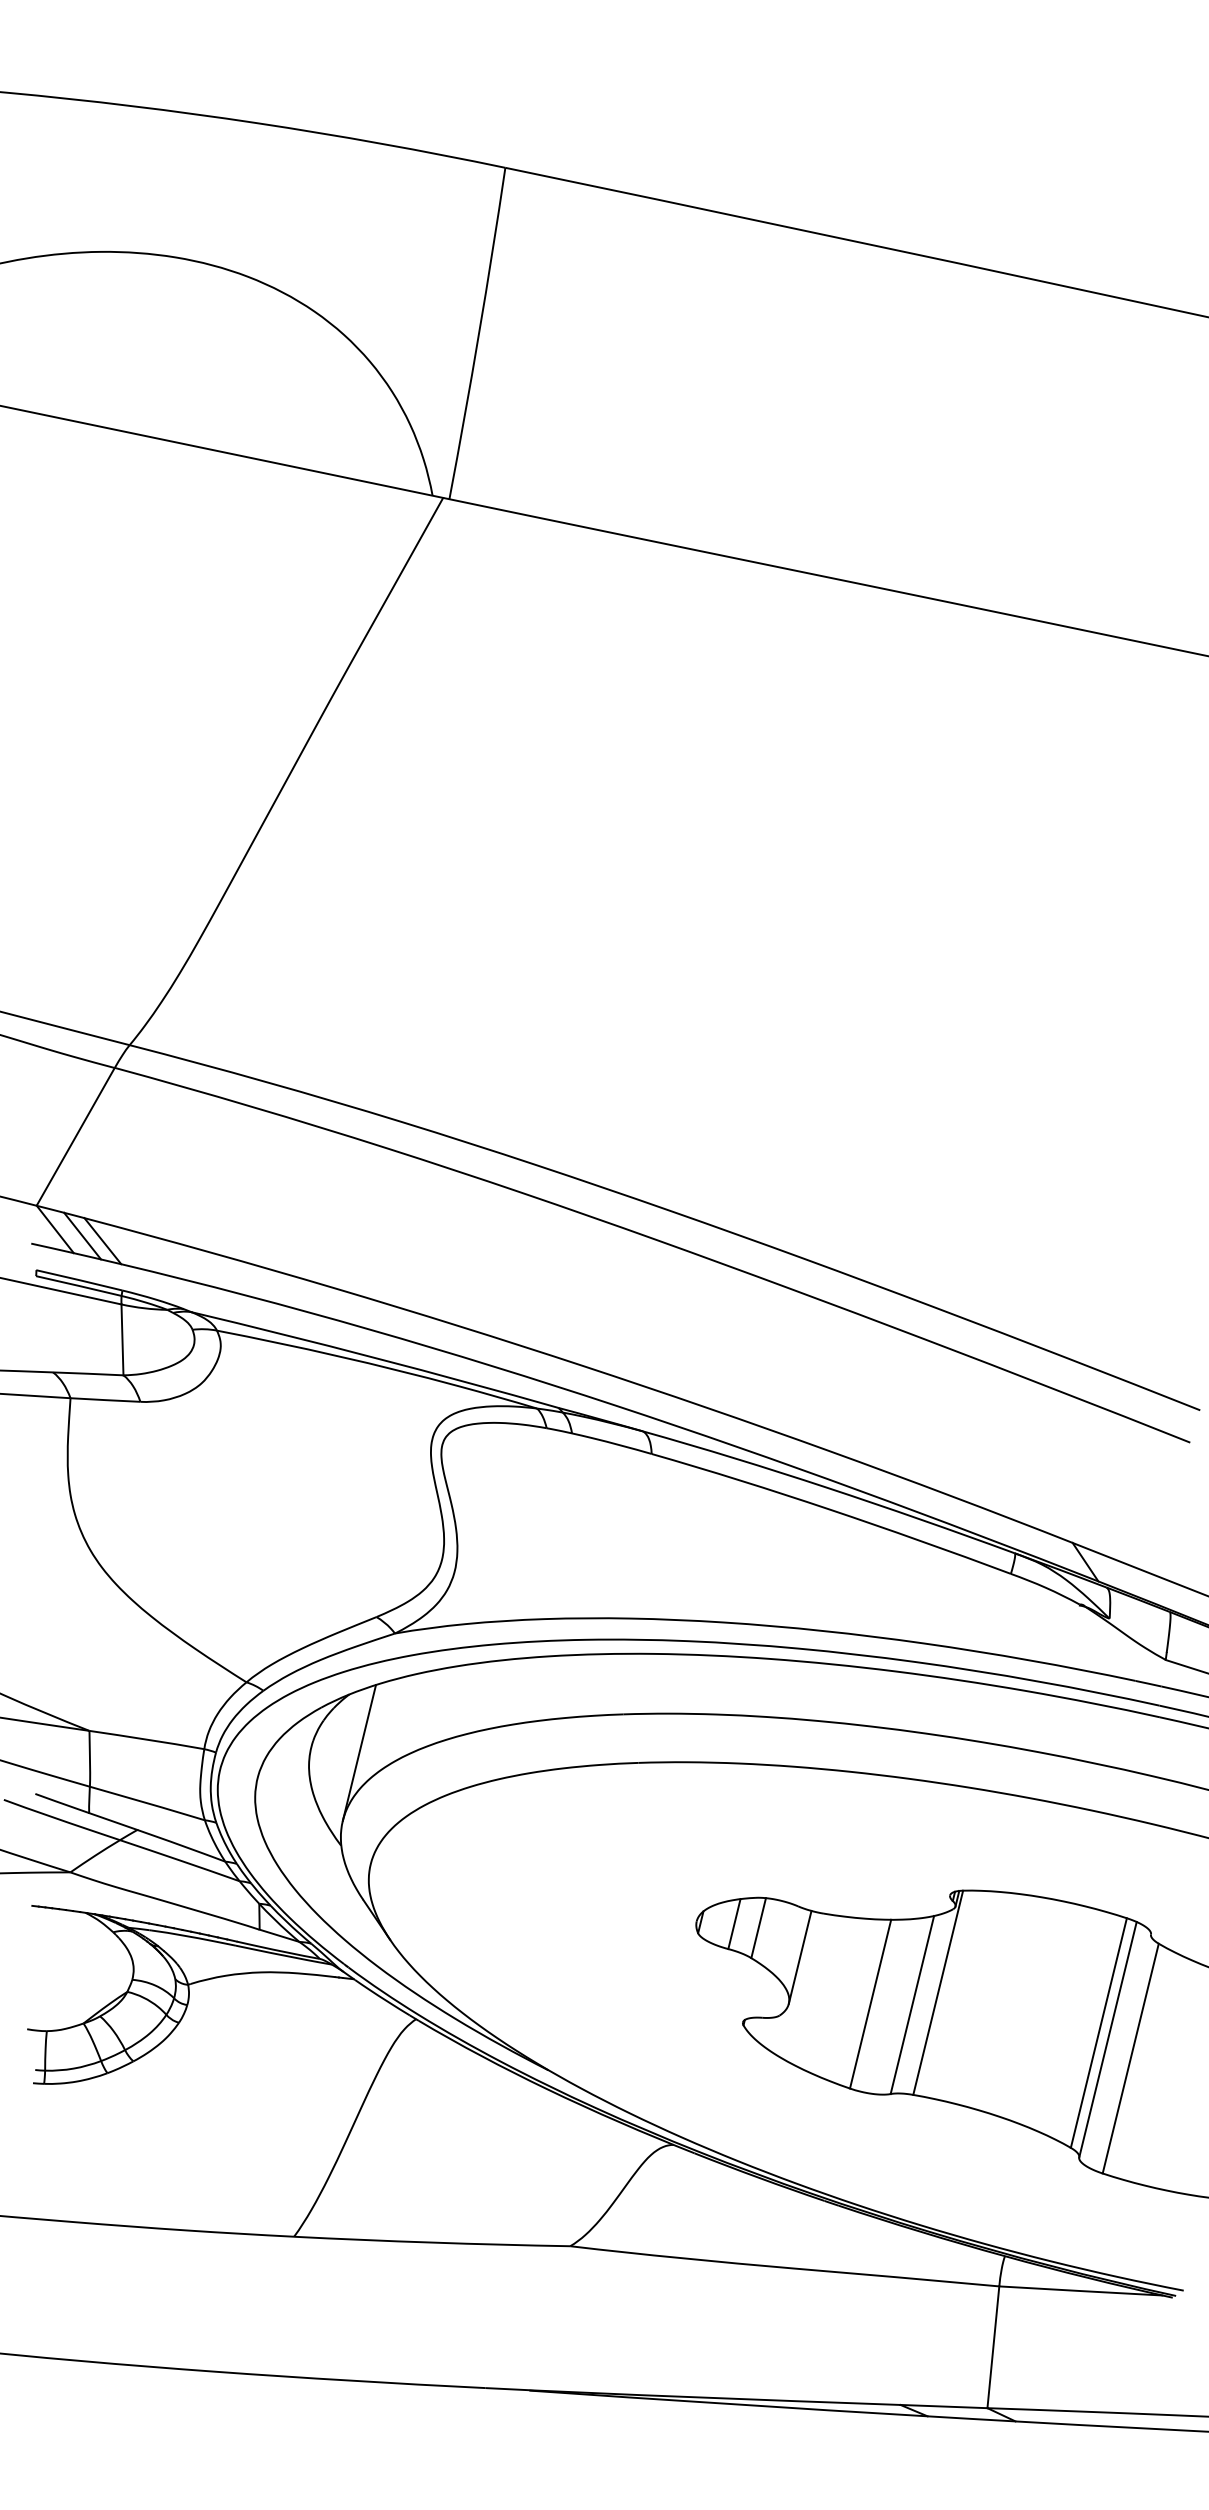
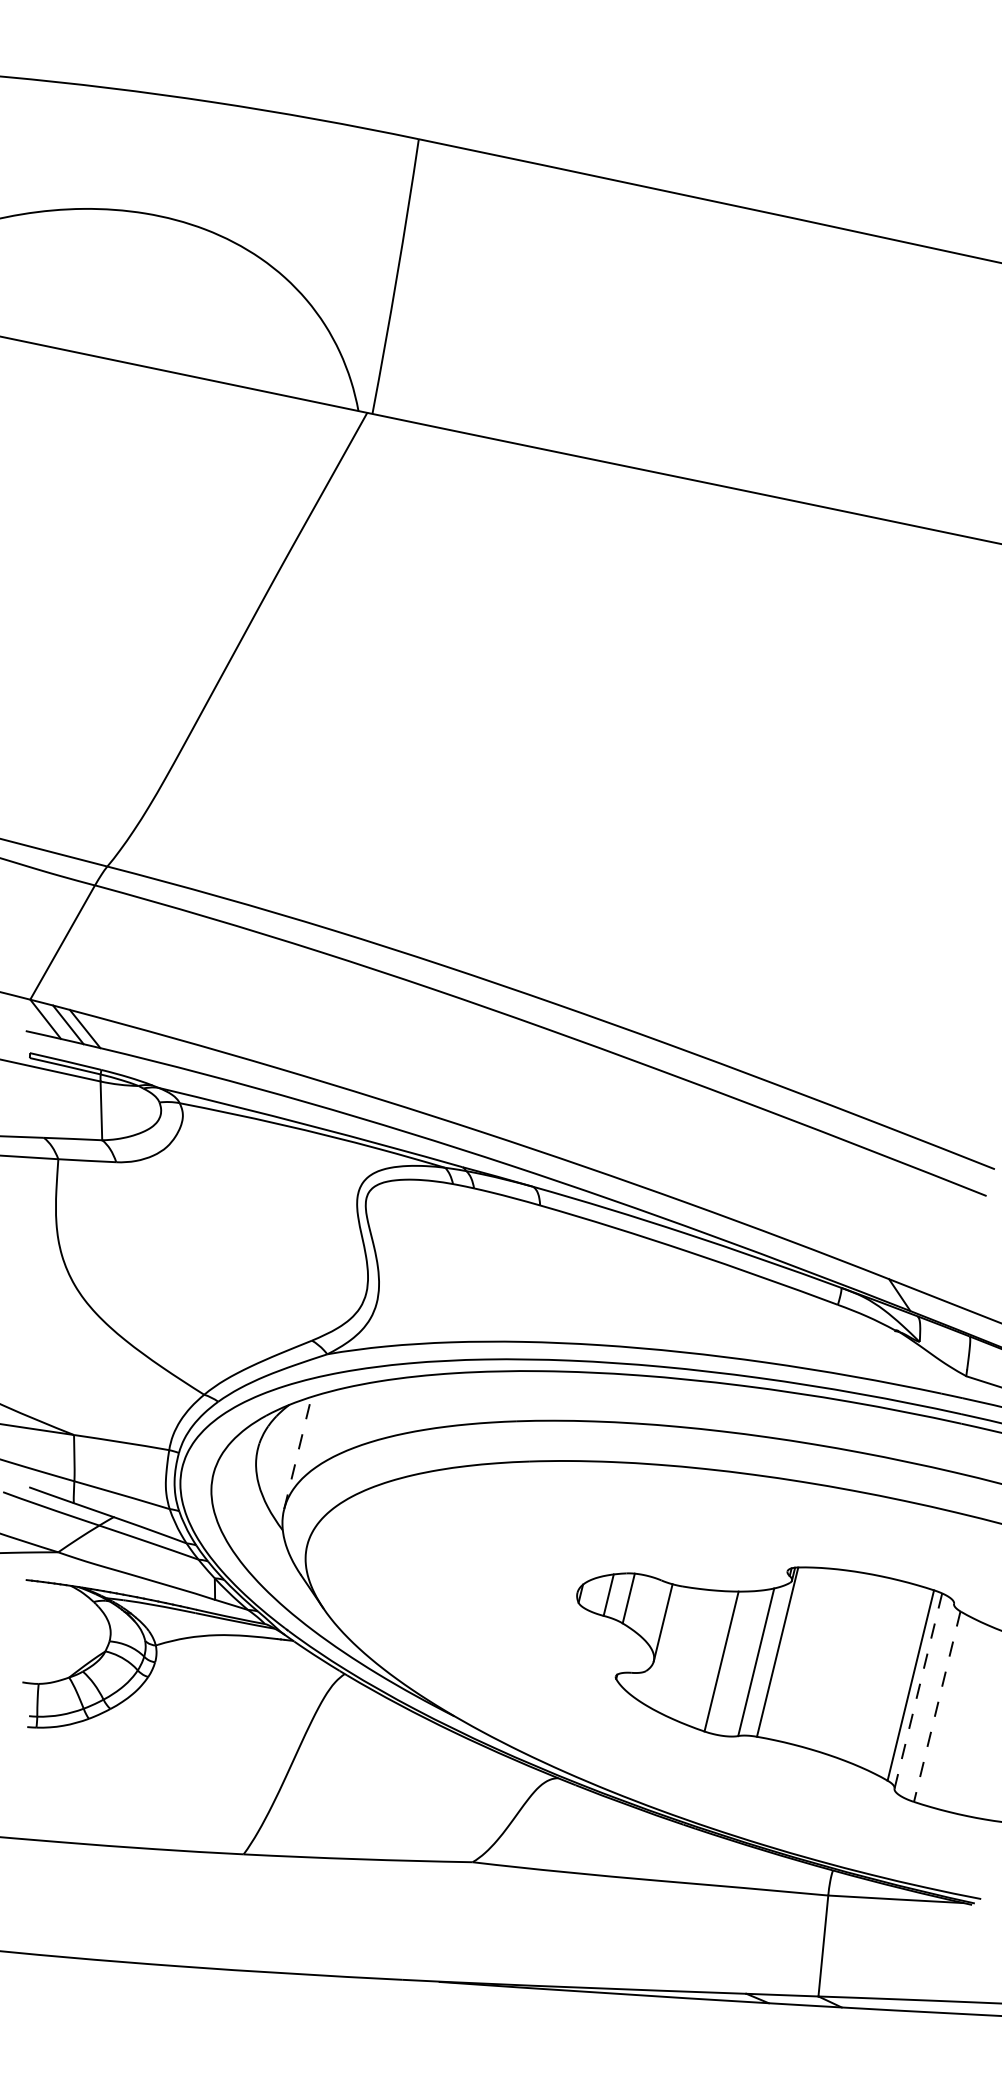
line: (359, 1752) -> (297, 1452), solid -> dashed
line: (1107, 2040) -> (917, 1691), solid -> dashed
line: (1130, 2059) -> (937, 1707), solid -> dashed

